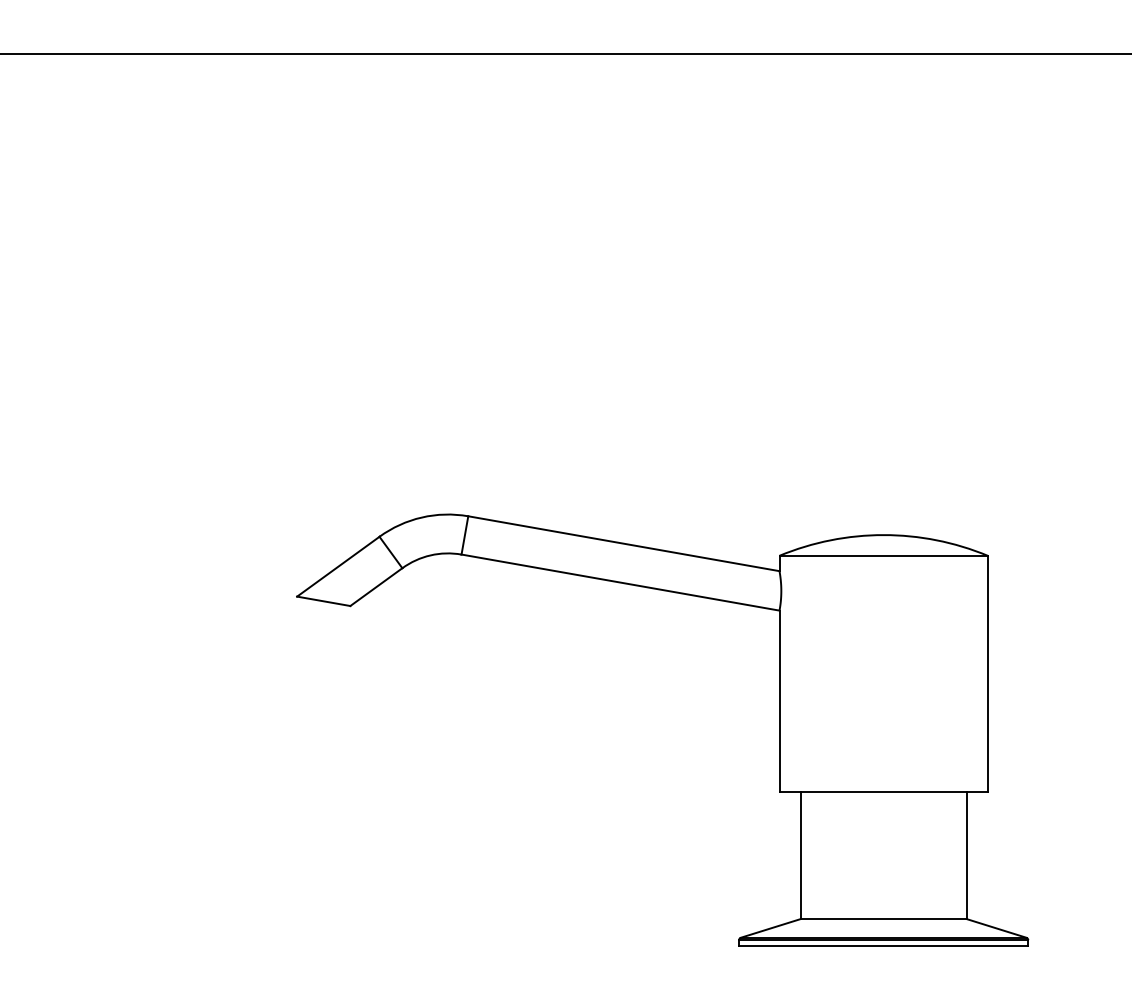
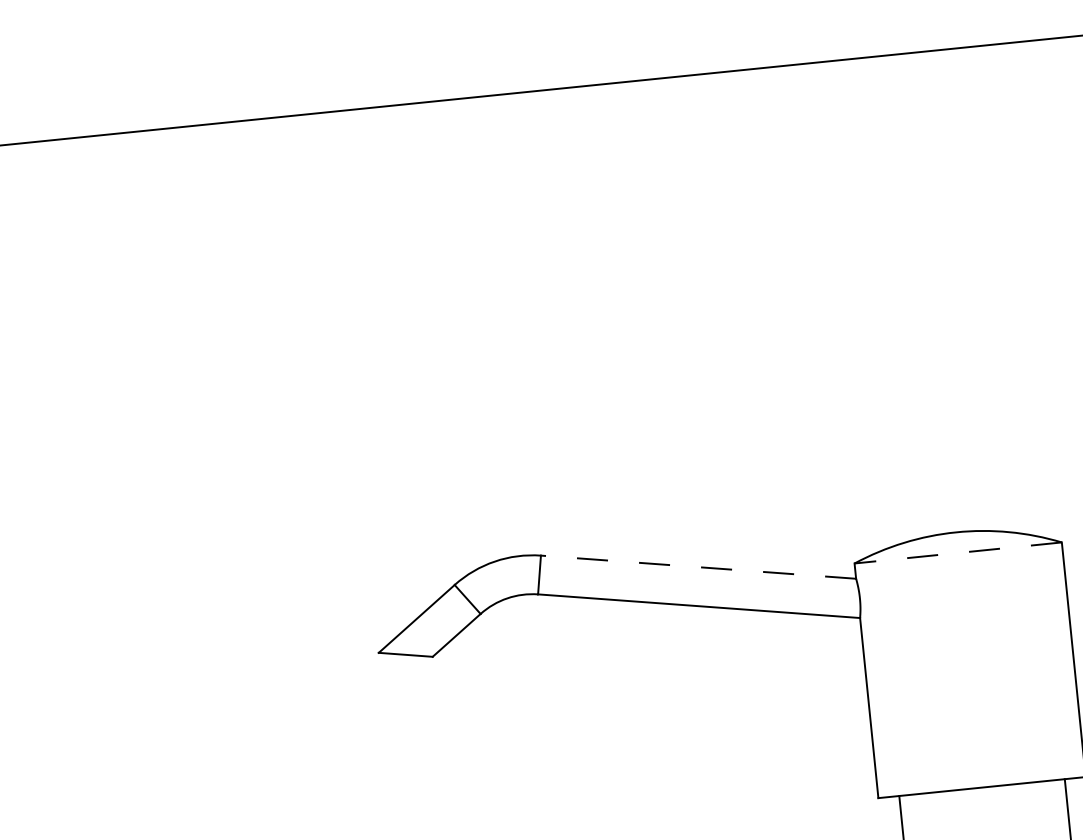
line: (623, 543) -> (698, 567), solid -> dashed
line: (883, 555) -> (957, 552), solid -> dashed

